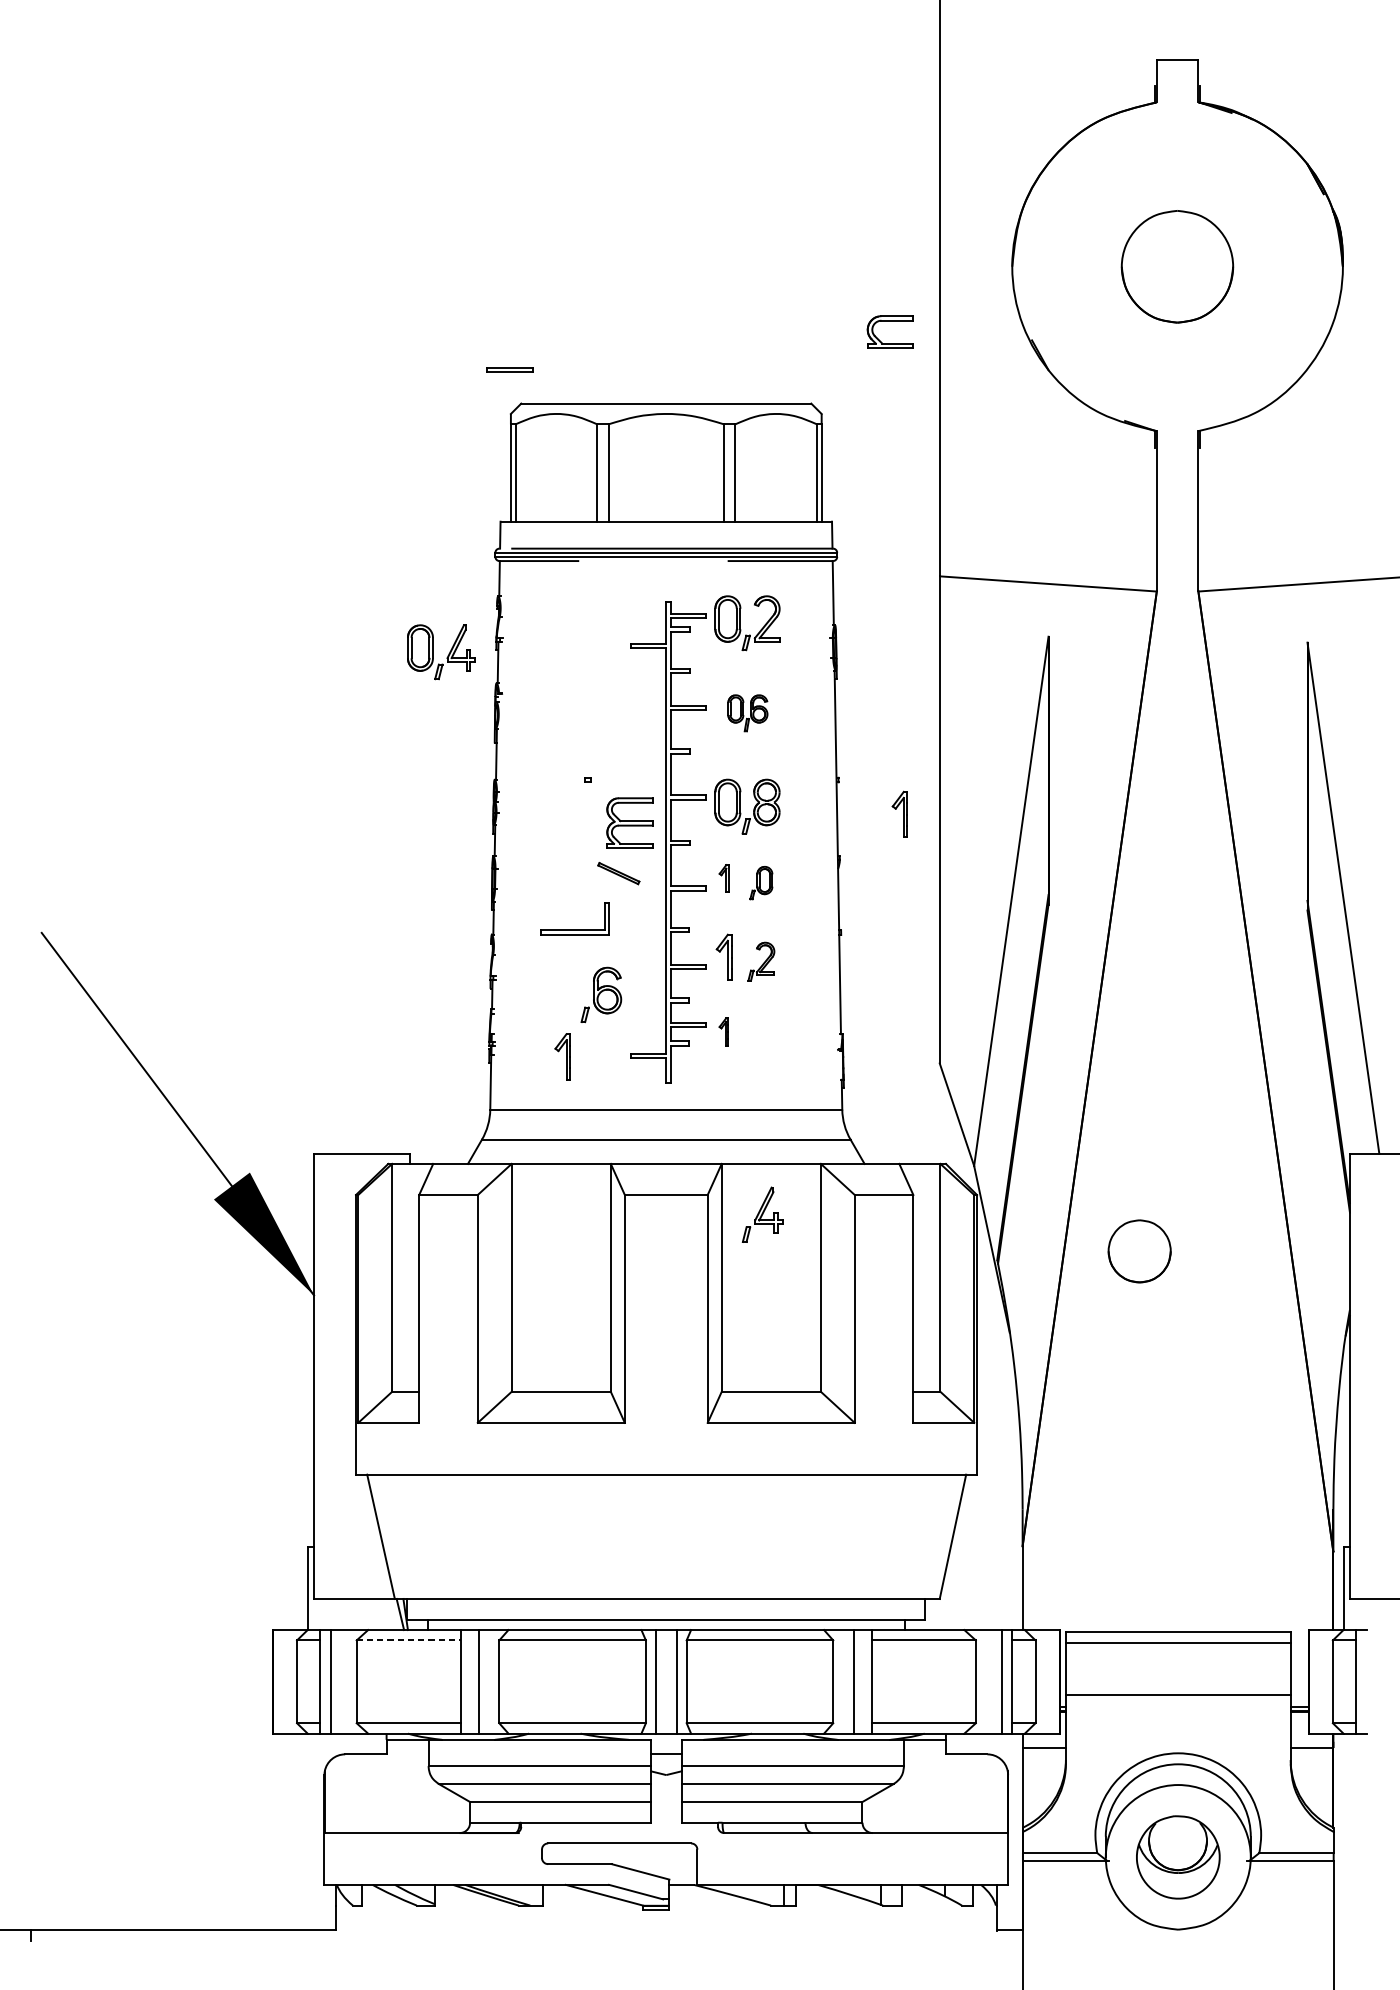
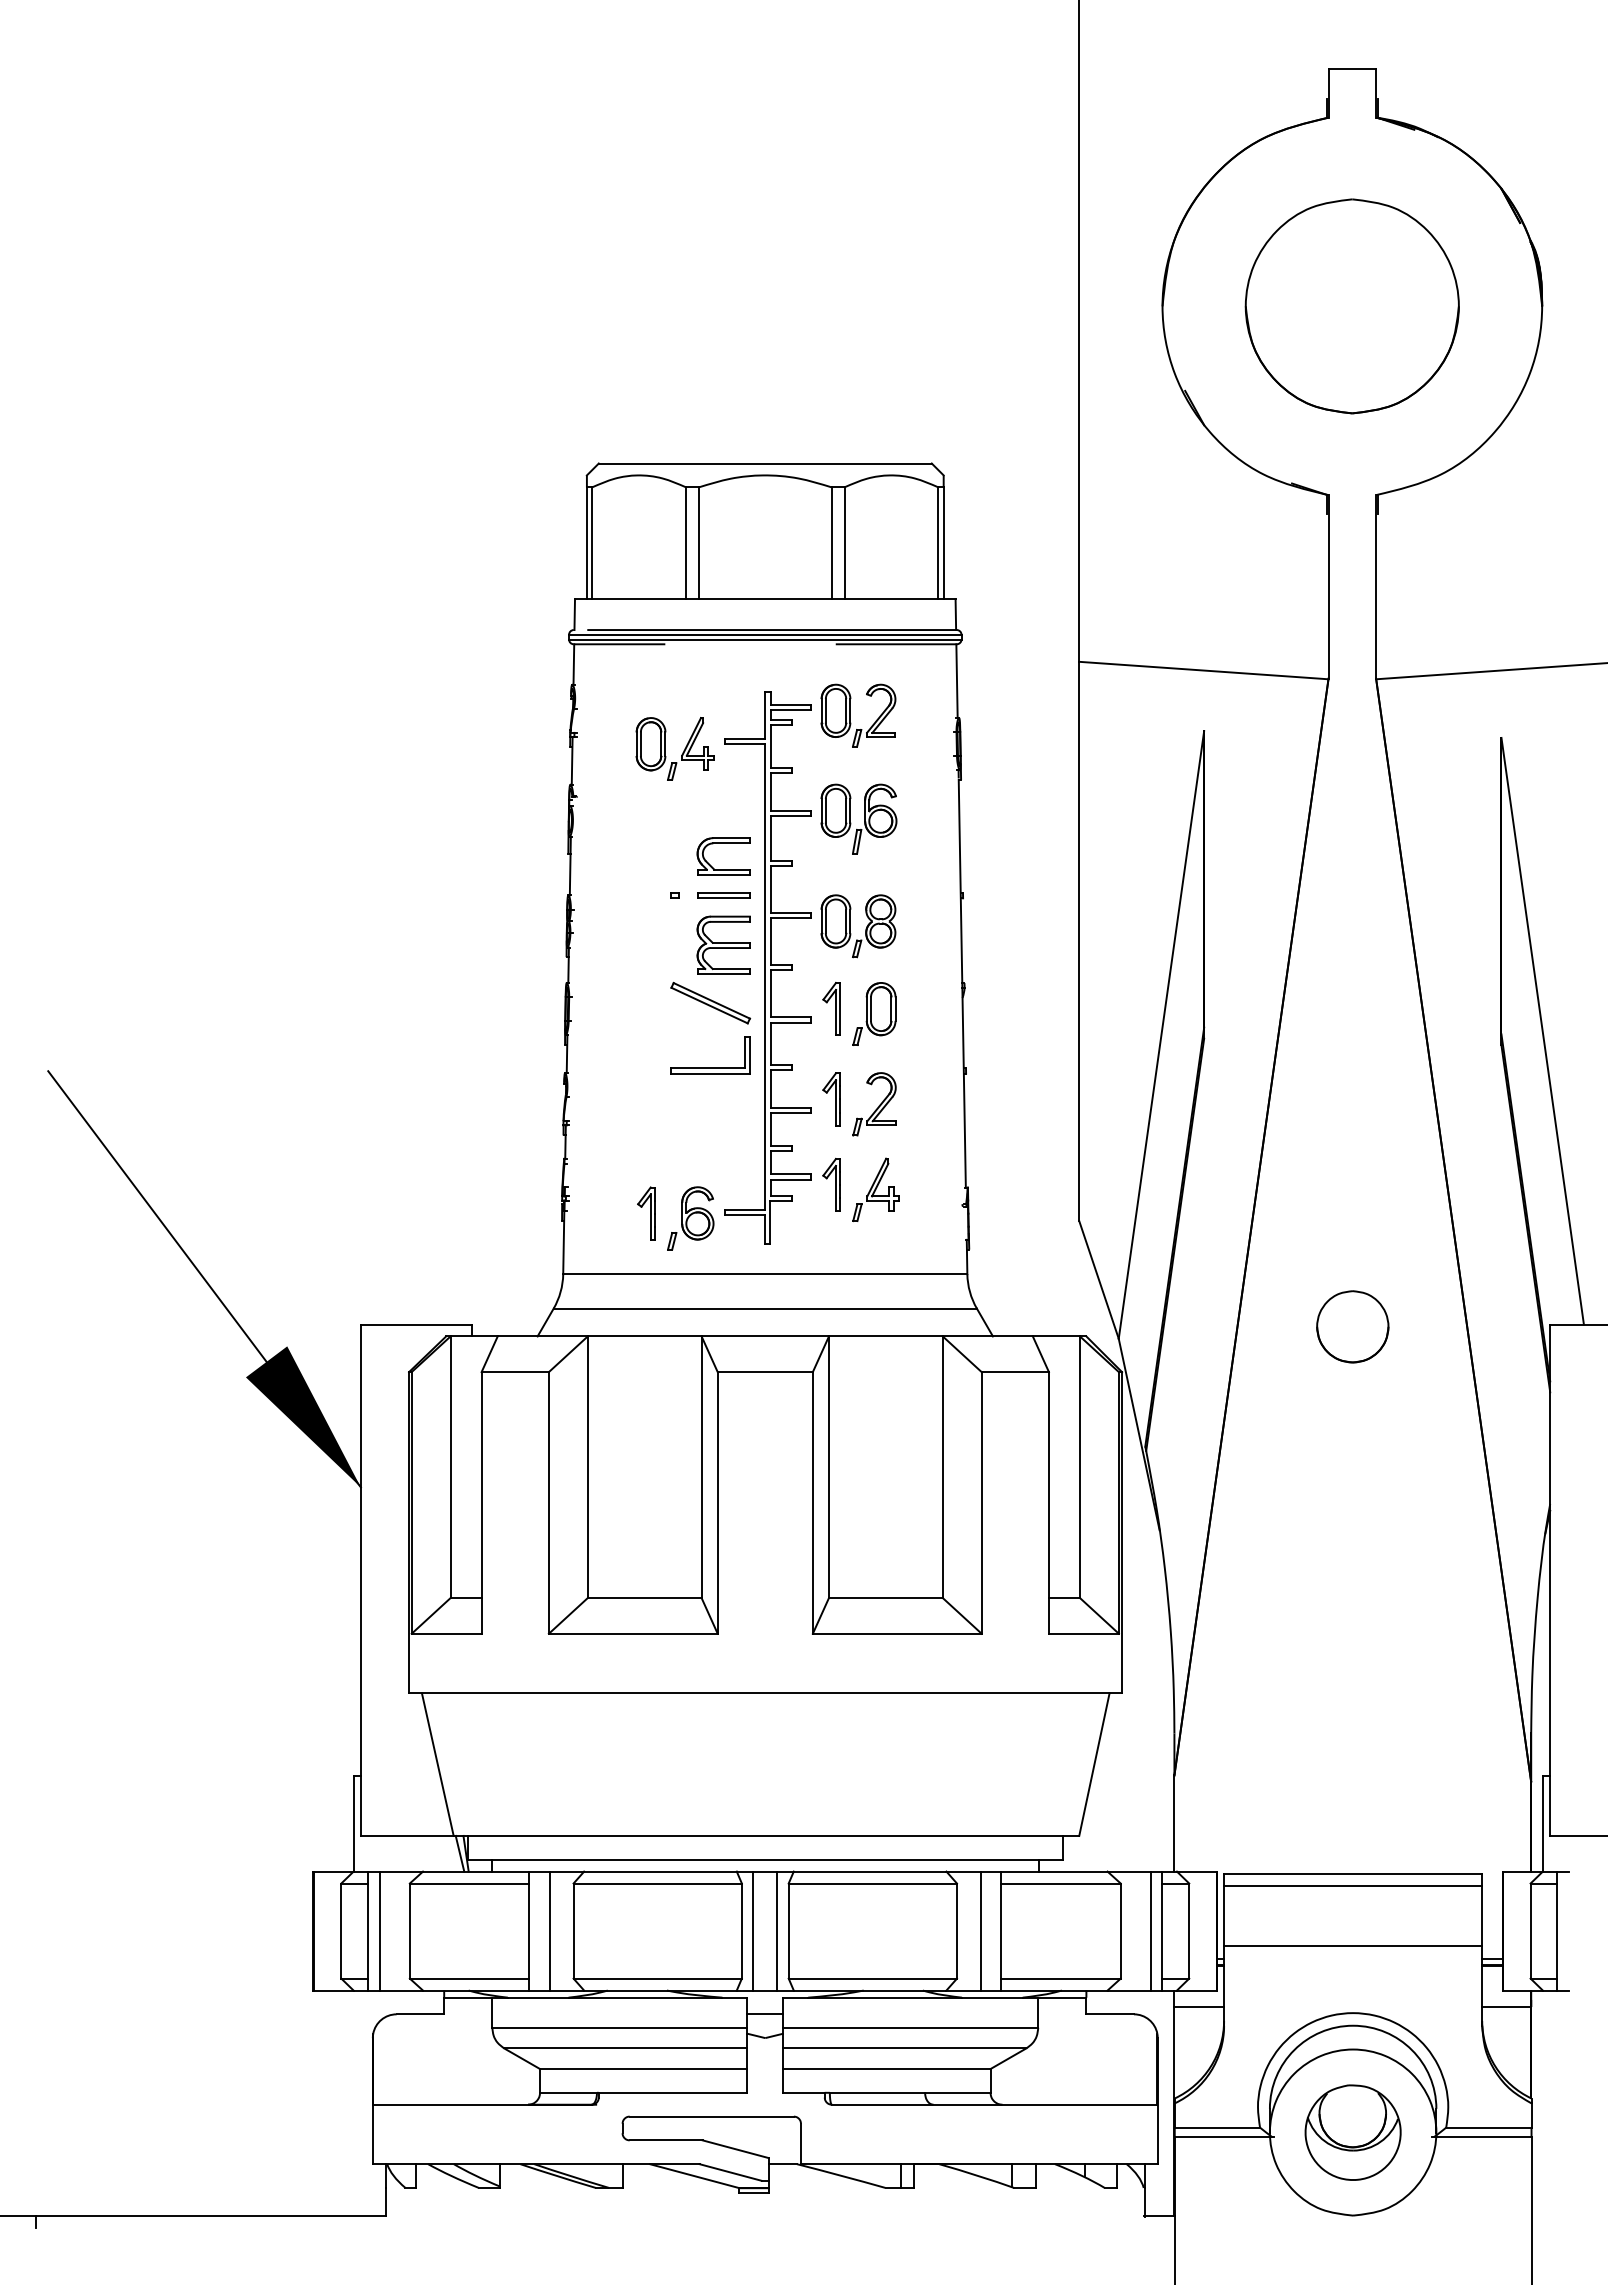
part: (1176, 266) -> (1351, 306), size x1.67
part: (890, 320) -> (723, 843), moved
part: (509, 369) -> (723, 895), moved
part: (447, 655) -> (682, 752), moved
part: (747, 712) -> (858, 818), size x1.67
part: (899, 814) -> (1033, 935), removed
part: (618, 873) -> (710, 1002), size x1.67
part: (723, 878) -> (831, 1008), size x1.67
part: (761, 882) -> (874, 1013), size x1.67
part: (575, 929) -> (710, 1067), moved
part: (761, 961) -> (874, 1104), size x1.43
part: (601, 995) -> (690, 1218), moved
part: (723, 1031) -> (831, 1184), size x1.67
part: (762, 1214) -> (875, 1189), moved
part: (1139, 1251) -> (1352, 1326), moved
line: (408, 1640) -> (469, 1883), dashed -> solid

